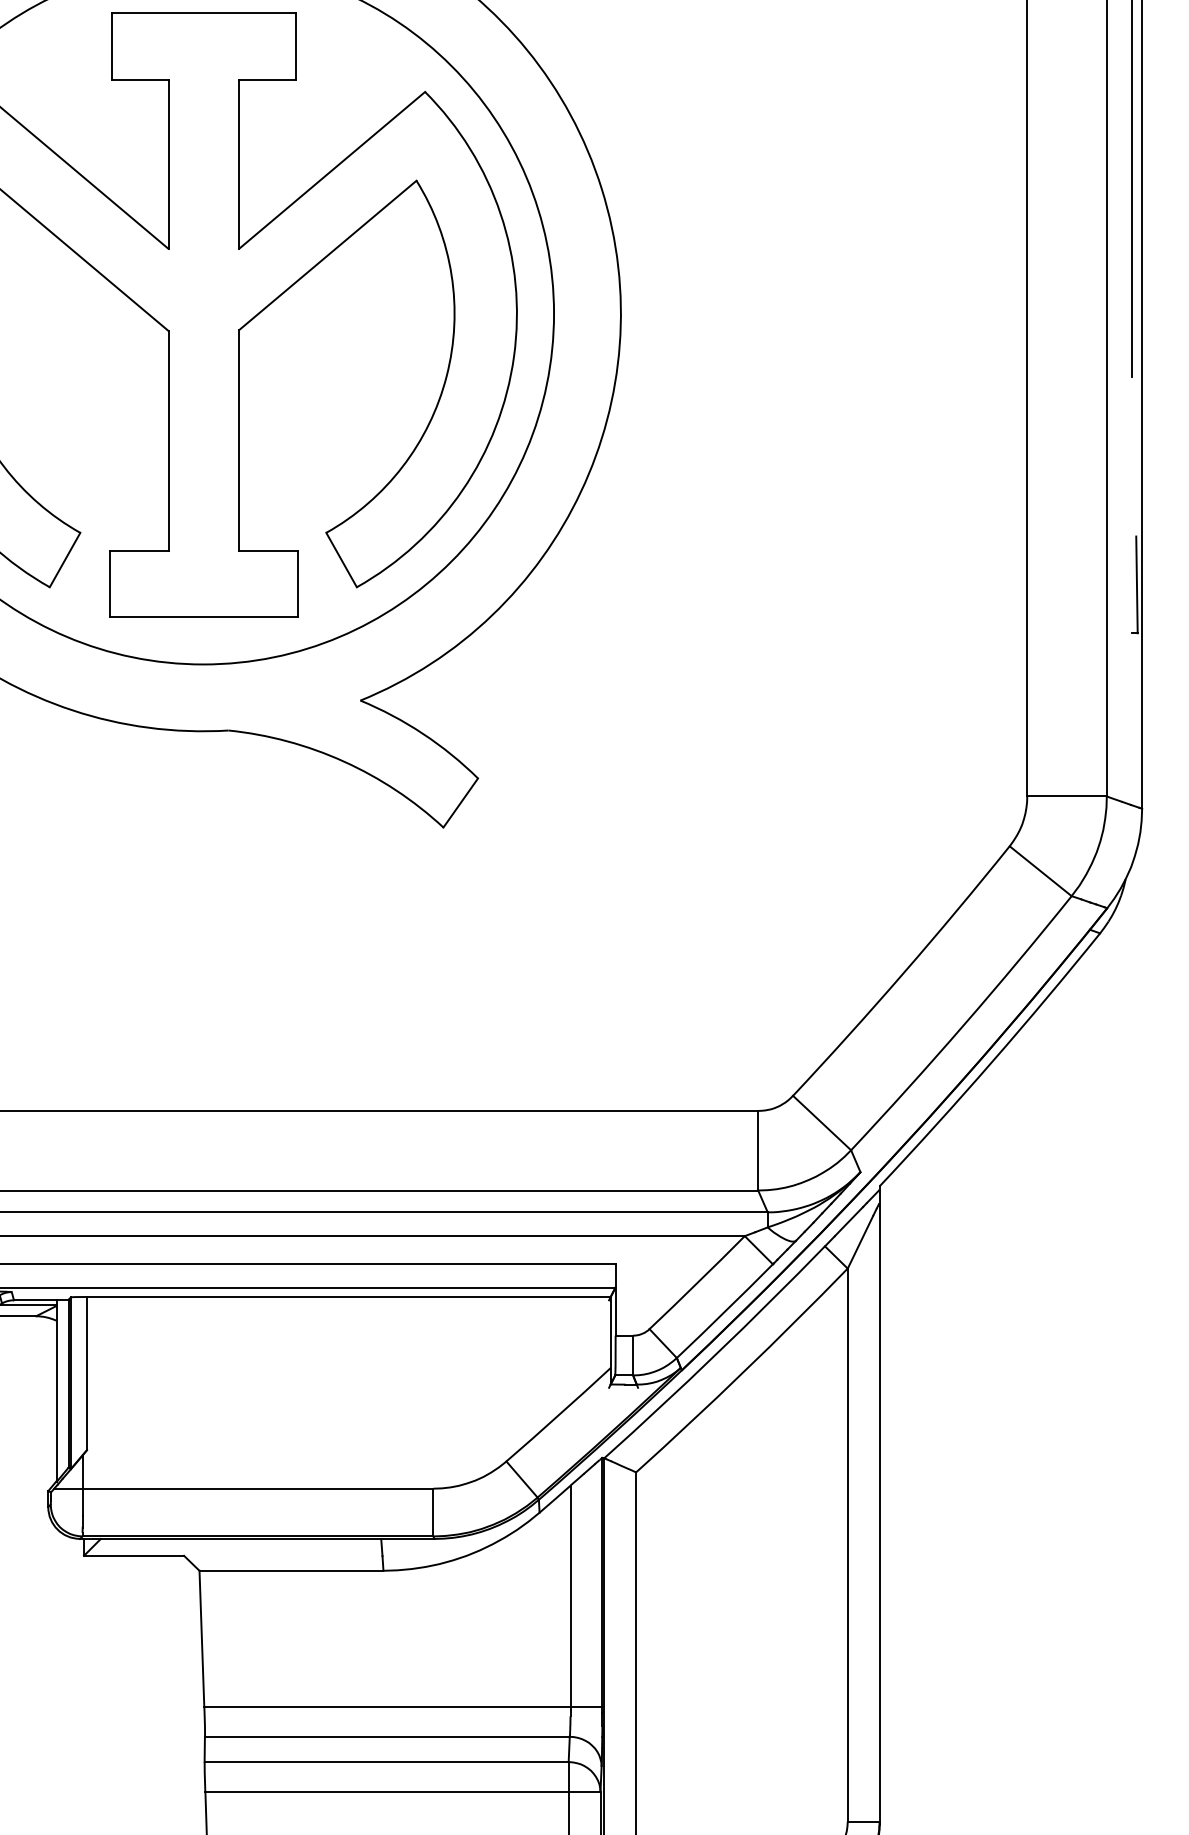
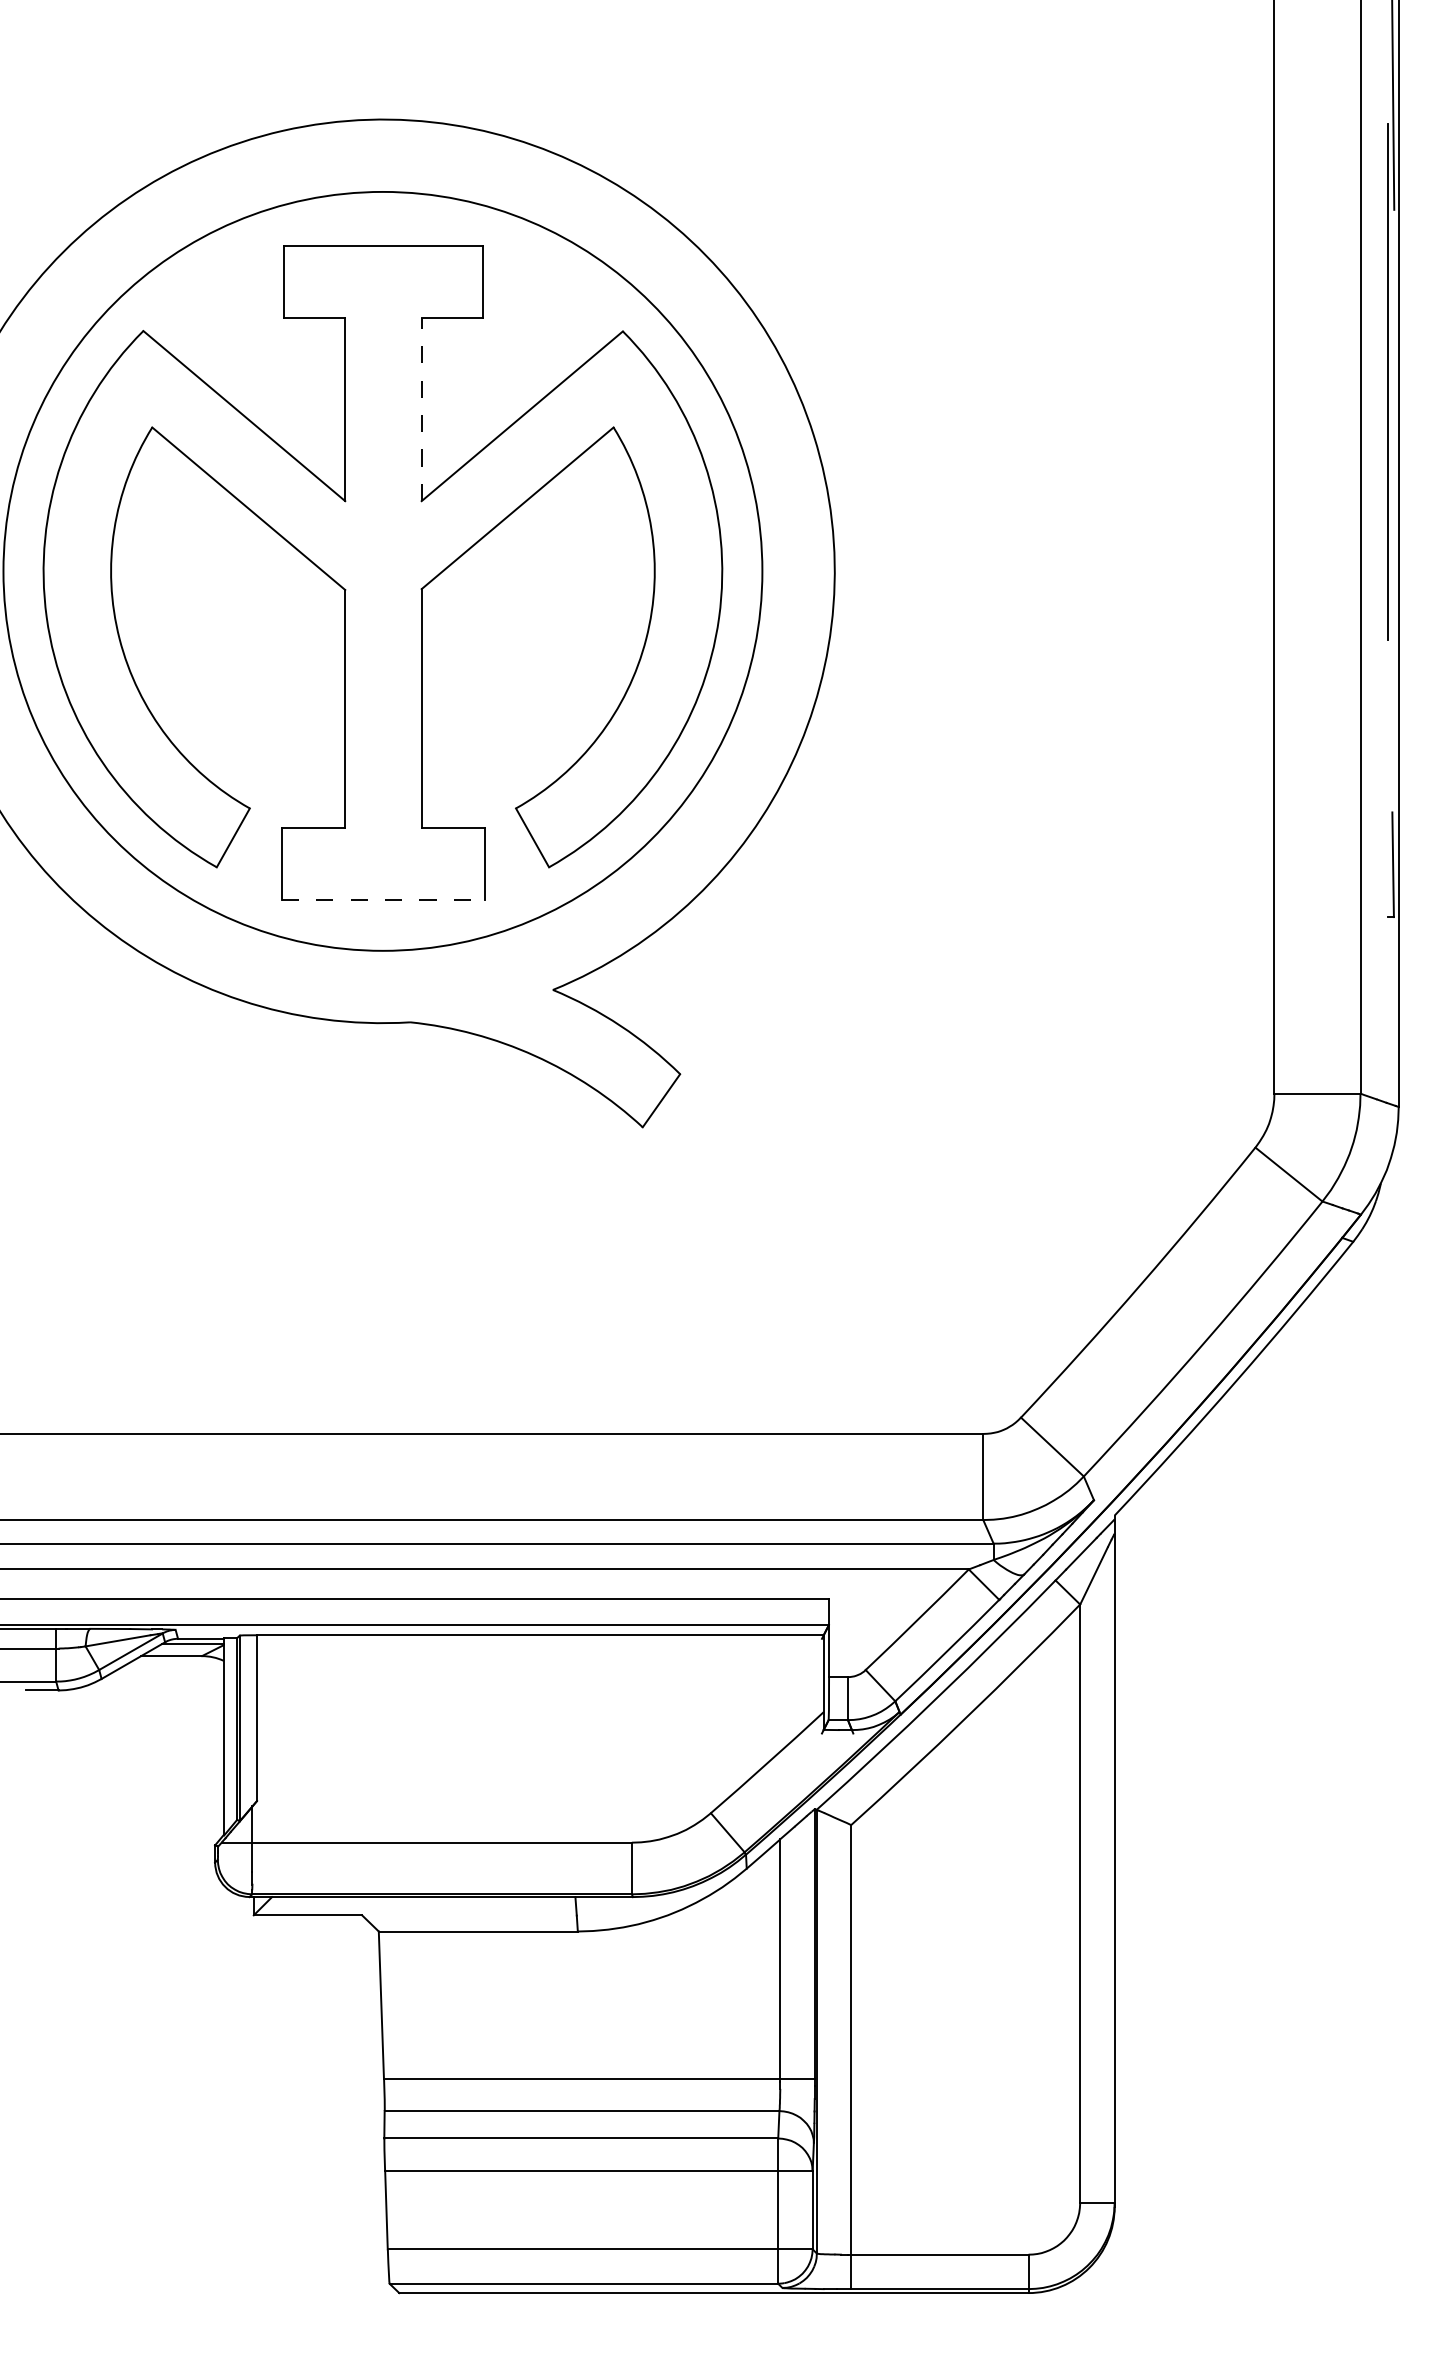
line: (238, 164) -> (421, 409), solid -> dashed
line: (203, 617) -> (383, 899), solid -> dashed

